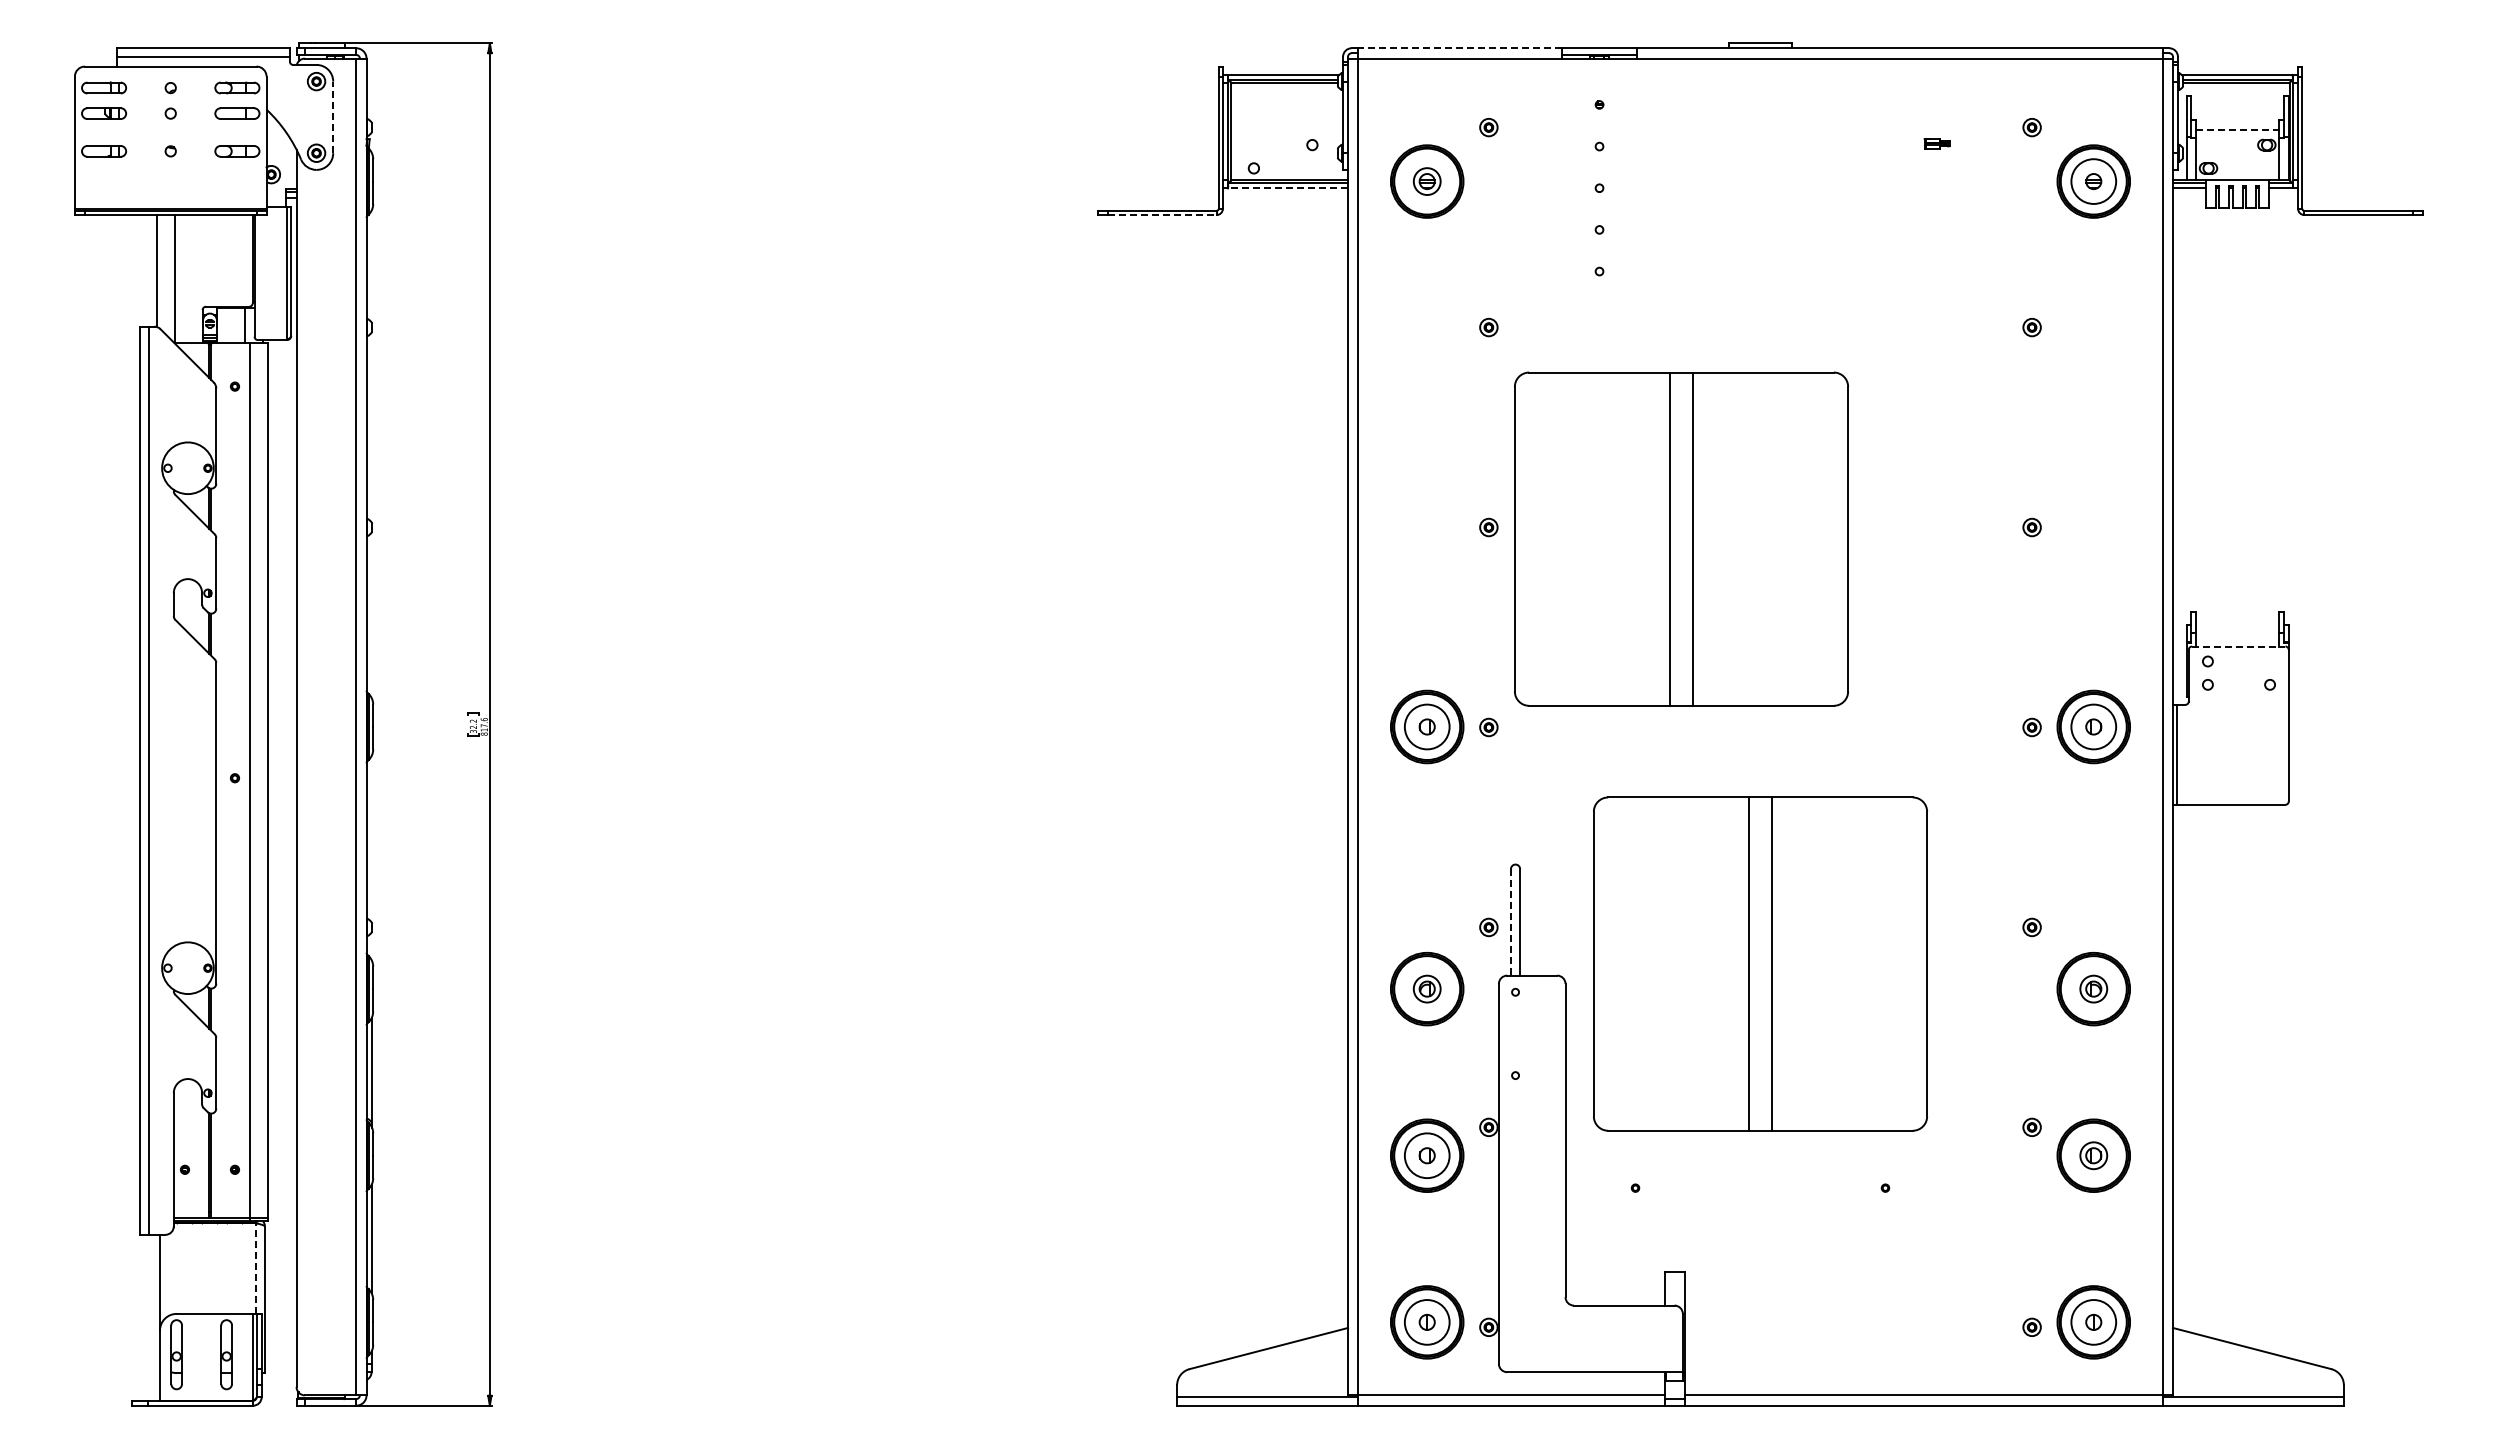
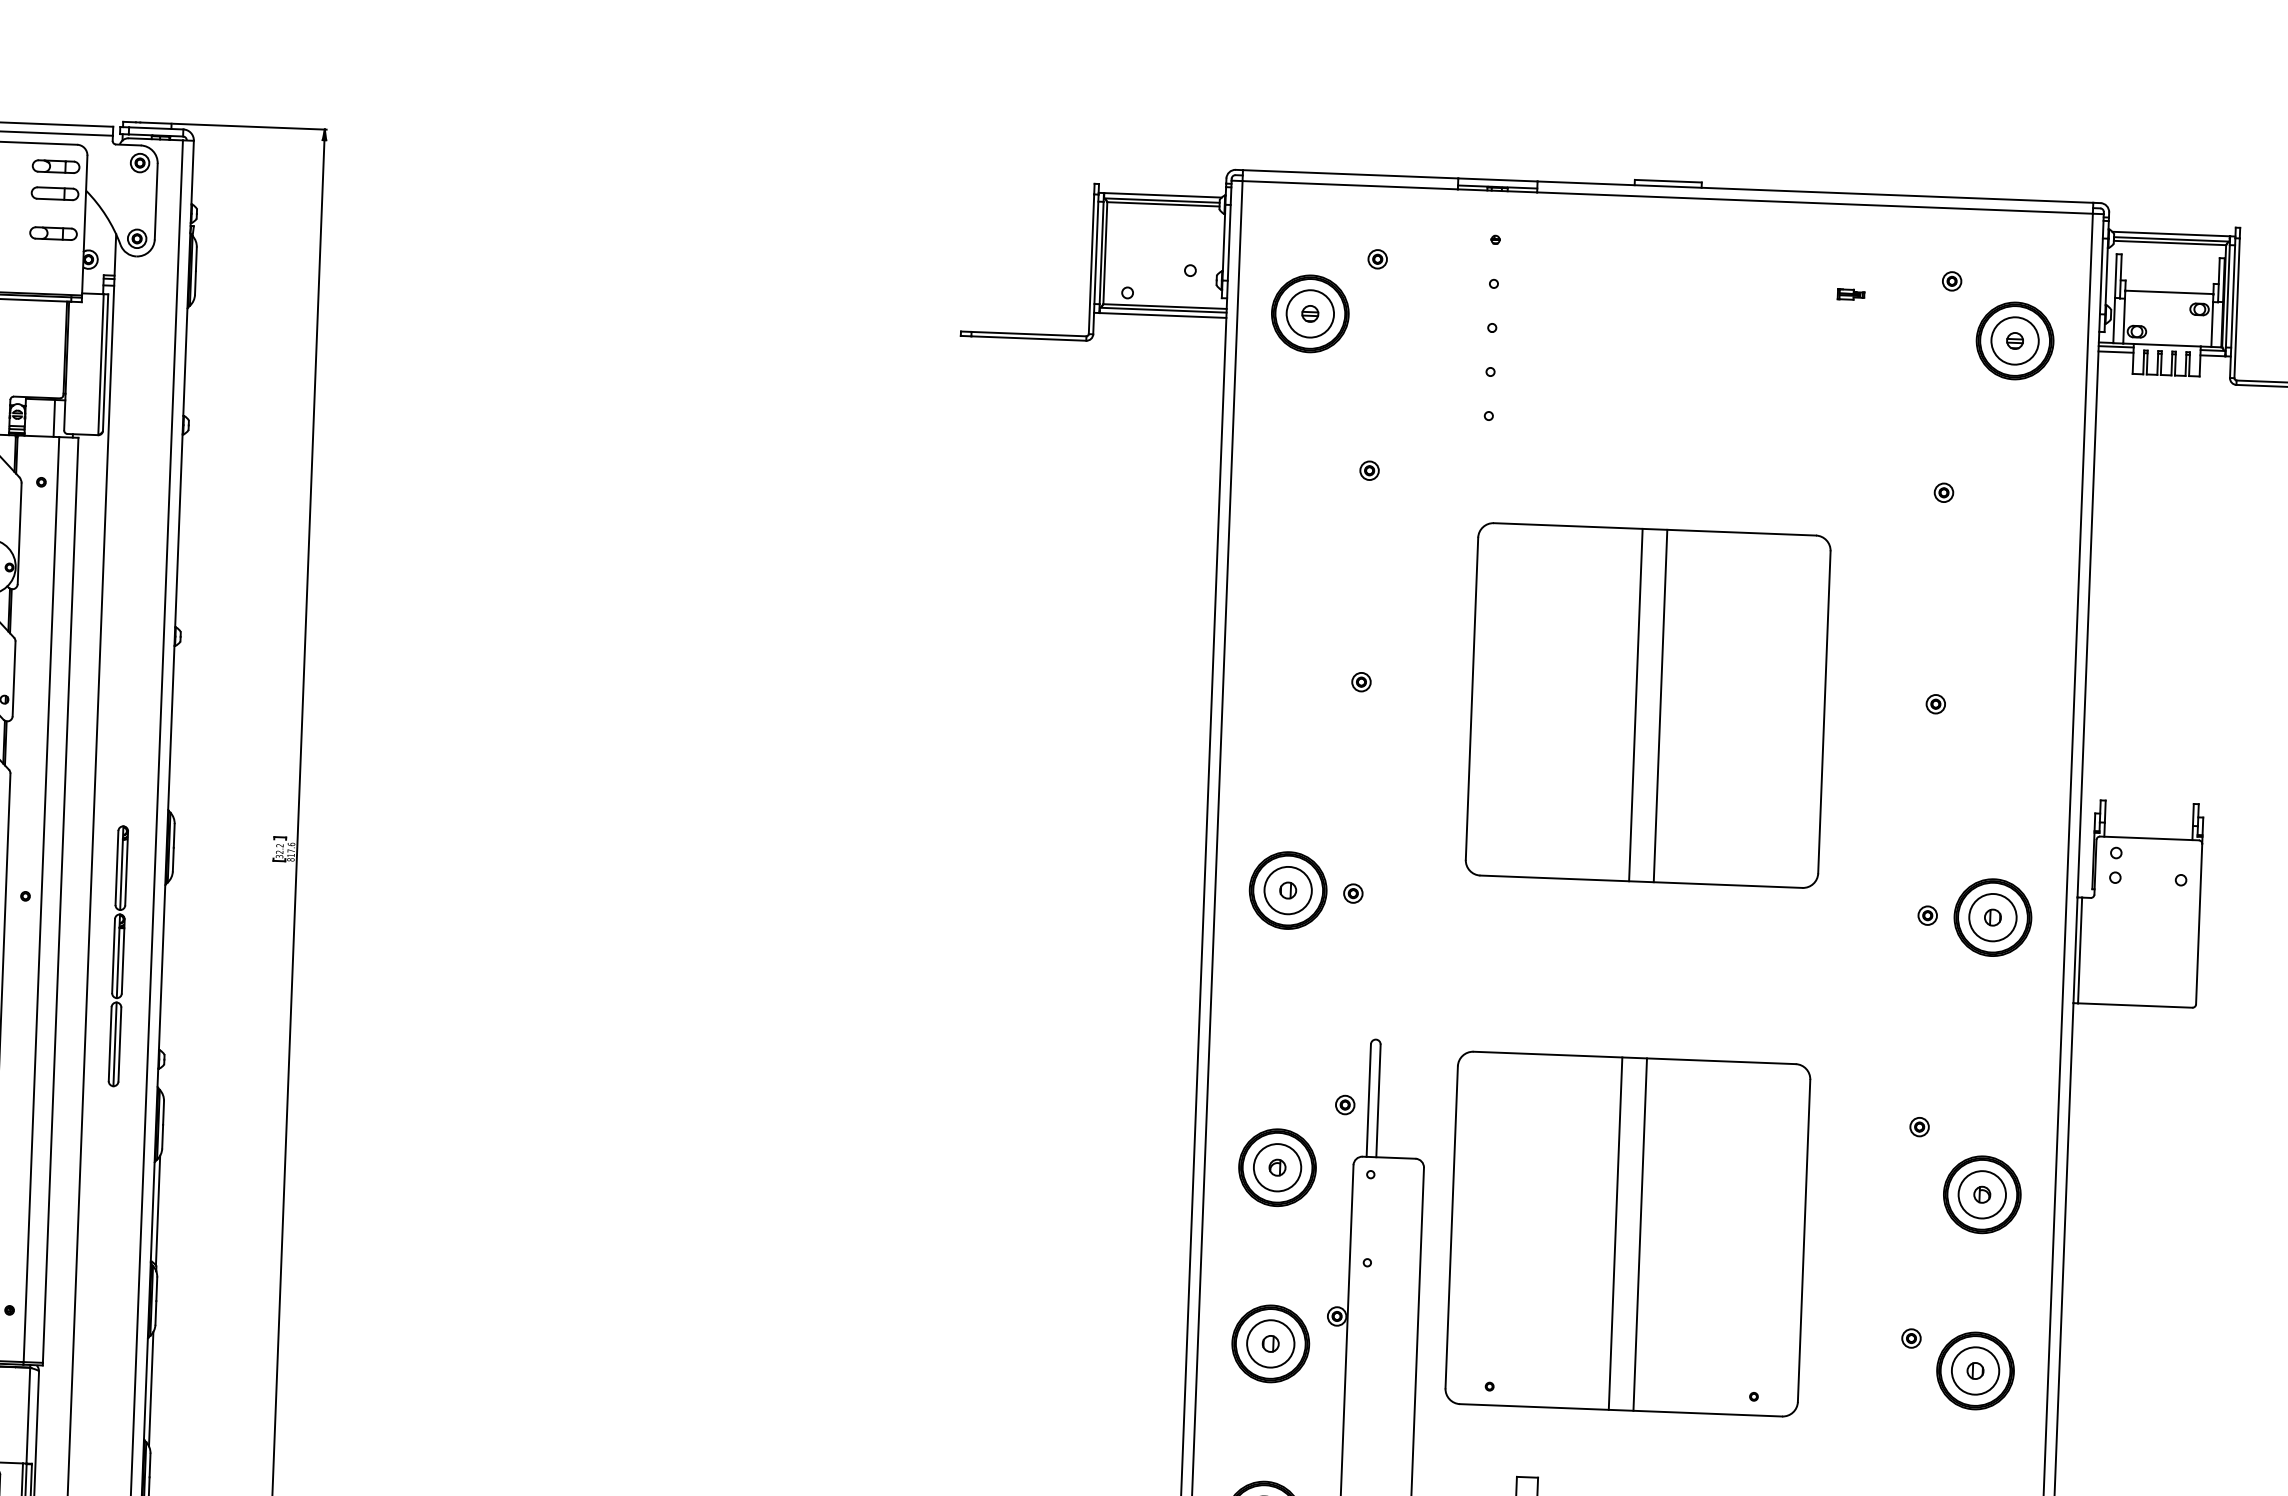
line: (1460, 48) -> (1350, 174), dashed -> solid
line: (333, 117) -> (156, 201), dashed -> solid
line: (2237, 130) -> (2169, 292), dashed -> solid
circle: (1426, 181) -> (1309, 313), size x1.67
line: (1288, 188) -> (1163, 315), dashed -> solid
line: (1162, 215) -> (1029, 339), dashed -> solid
part: (1681, 538) -> (1648, 704), moved
line: (2238, 646) -> (2149, 838), dashed -> solid
part: (324, 831) -> (118, 956), added
line: (1510, 922) -> (1368, 1100), dashed -> solid
part: (1760, 963) -> (1627, 1233), moved
circle: (1426, 988) -> (1276, 1167), size x1.67
circle: (2093, 988) -> (1982, 1194), size x1.67
circle: (2093, 1155) -> (1975, 1370), size x1.67
line: (256, 1268) -> (28, 1415), dashed -> solid

